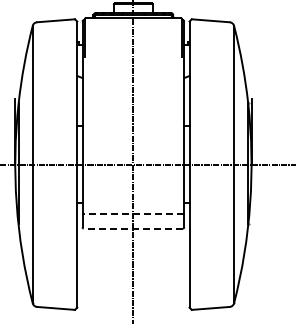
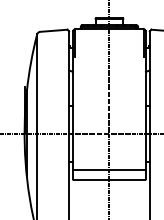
line: (133, 214) -> (109, 169), dashed -> solid
line: (133, 228) -> (109, 180), dashed -> solid

